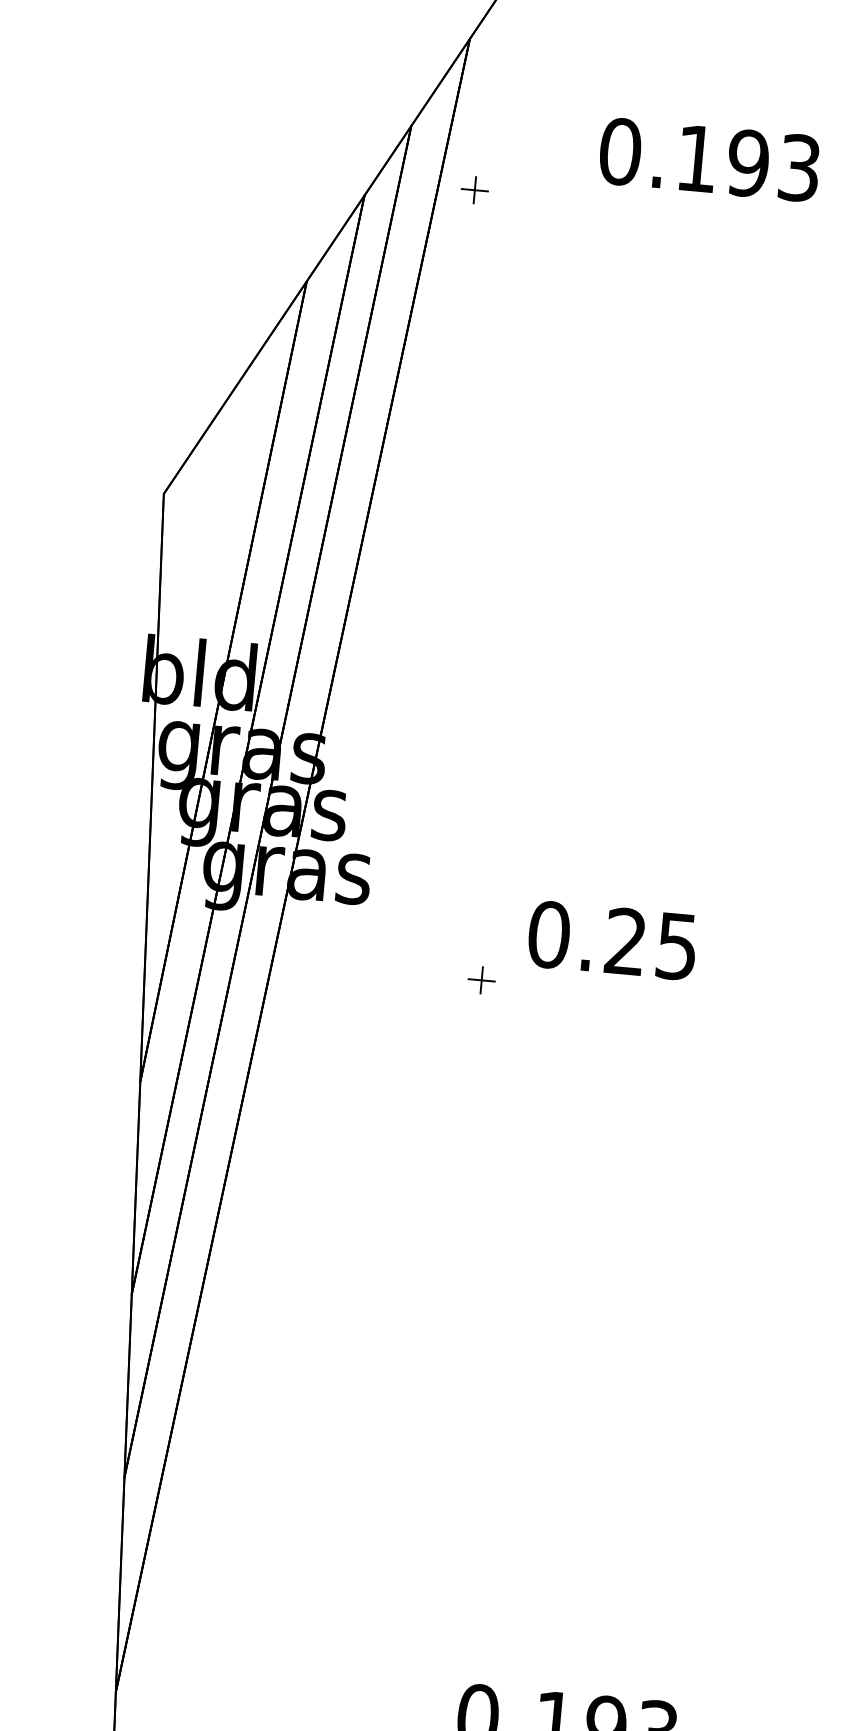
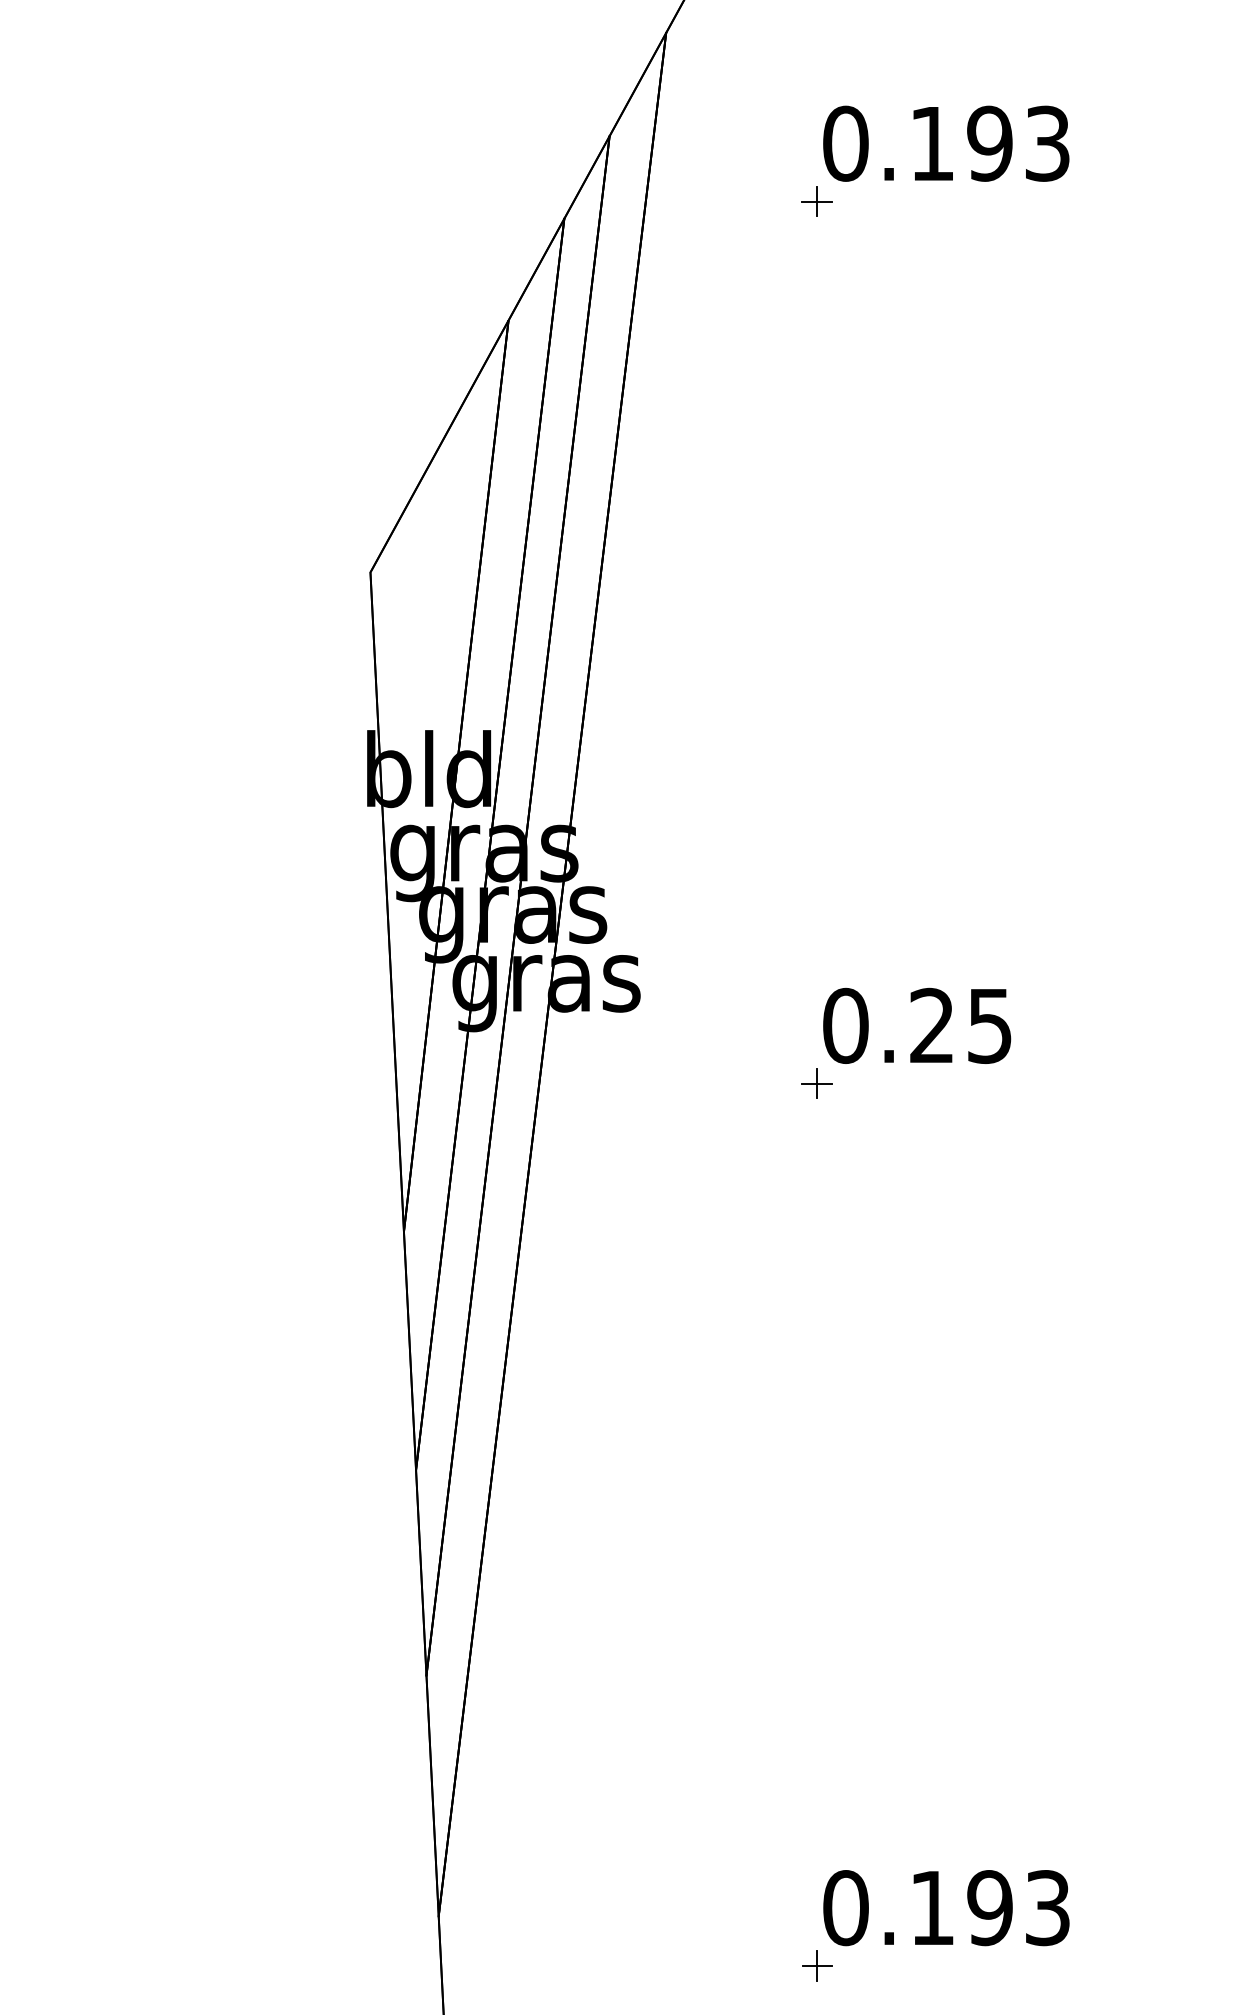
part: (474, 190) -> (816, 201), moved
part: (481, 980) -> (816, 1083), moved

